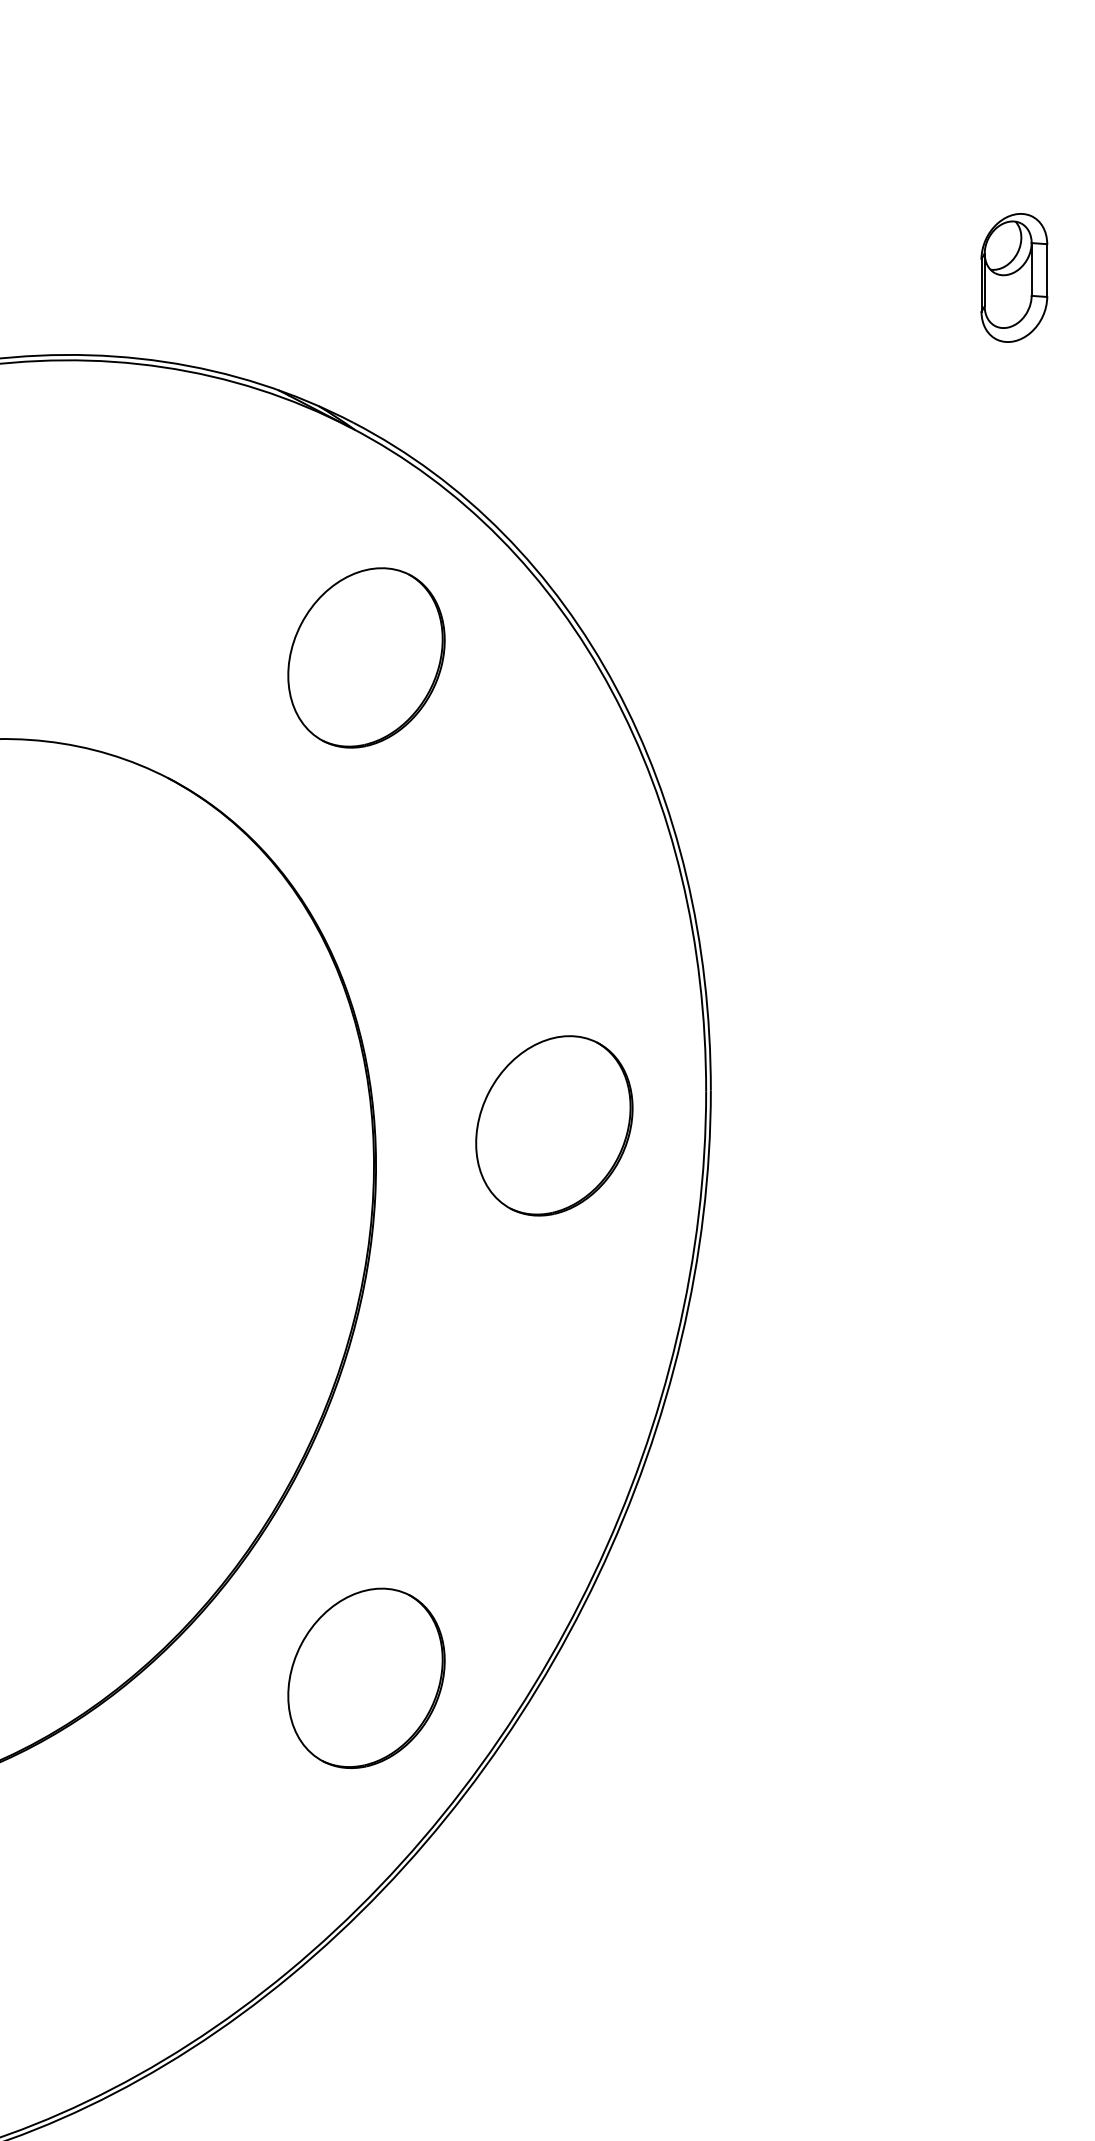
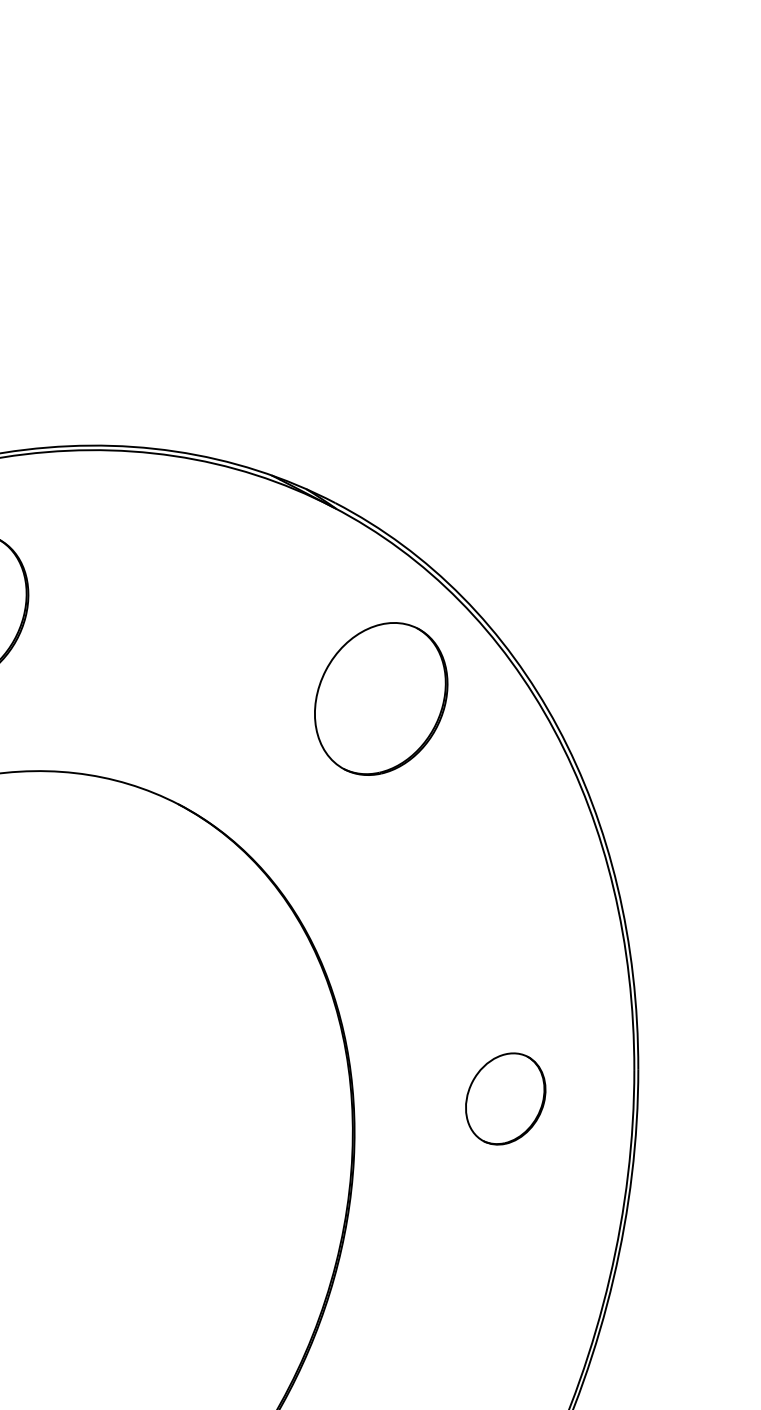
part: (366, 657) -> (381, 698), moved
part: (554, 1125) -> (505, 1098), size x0.6

